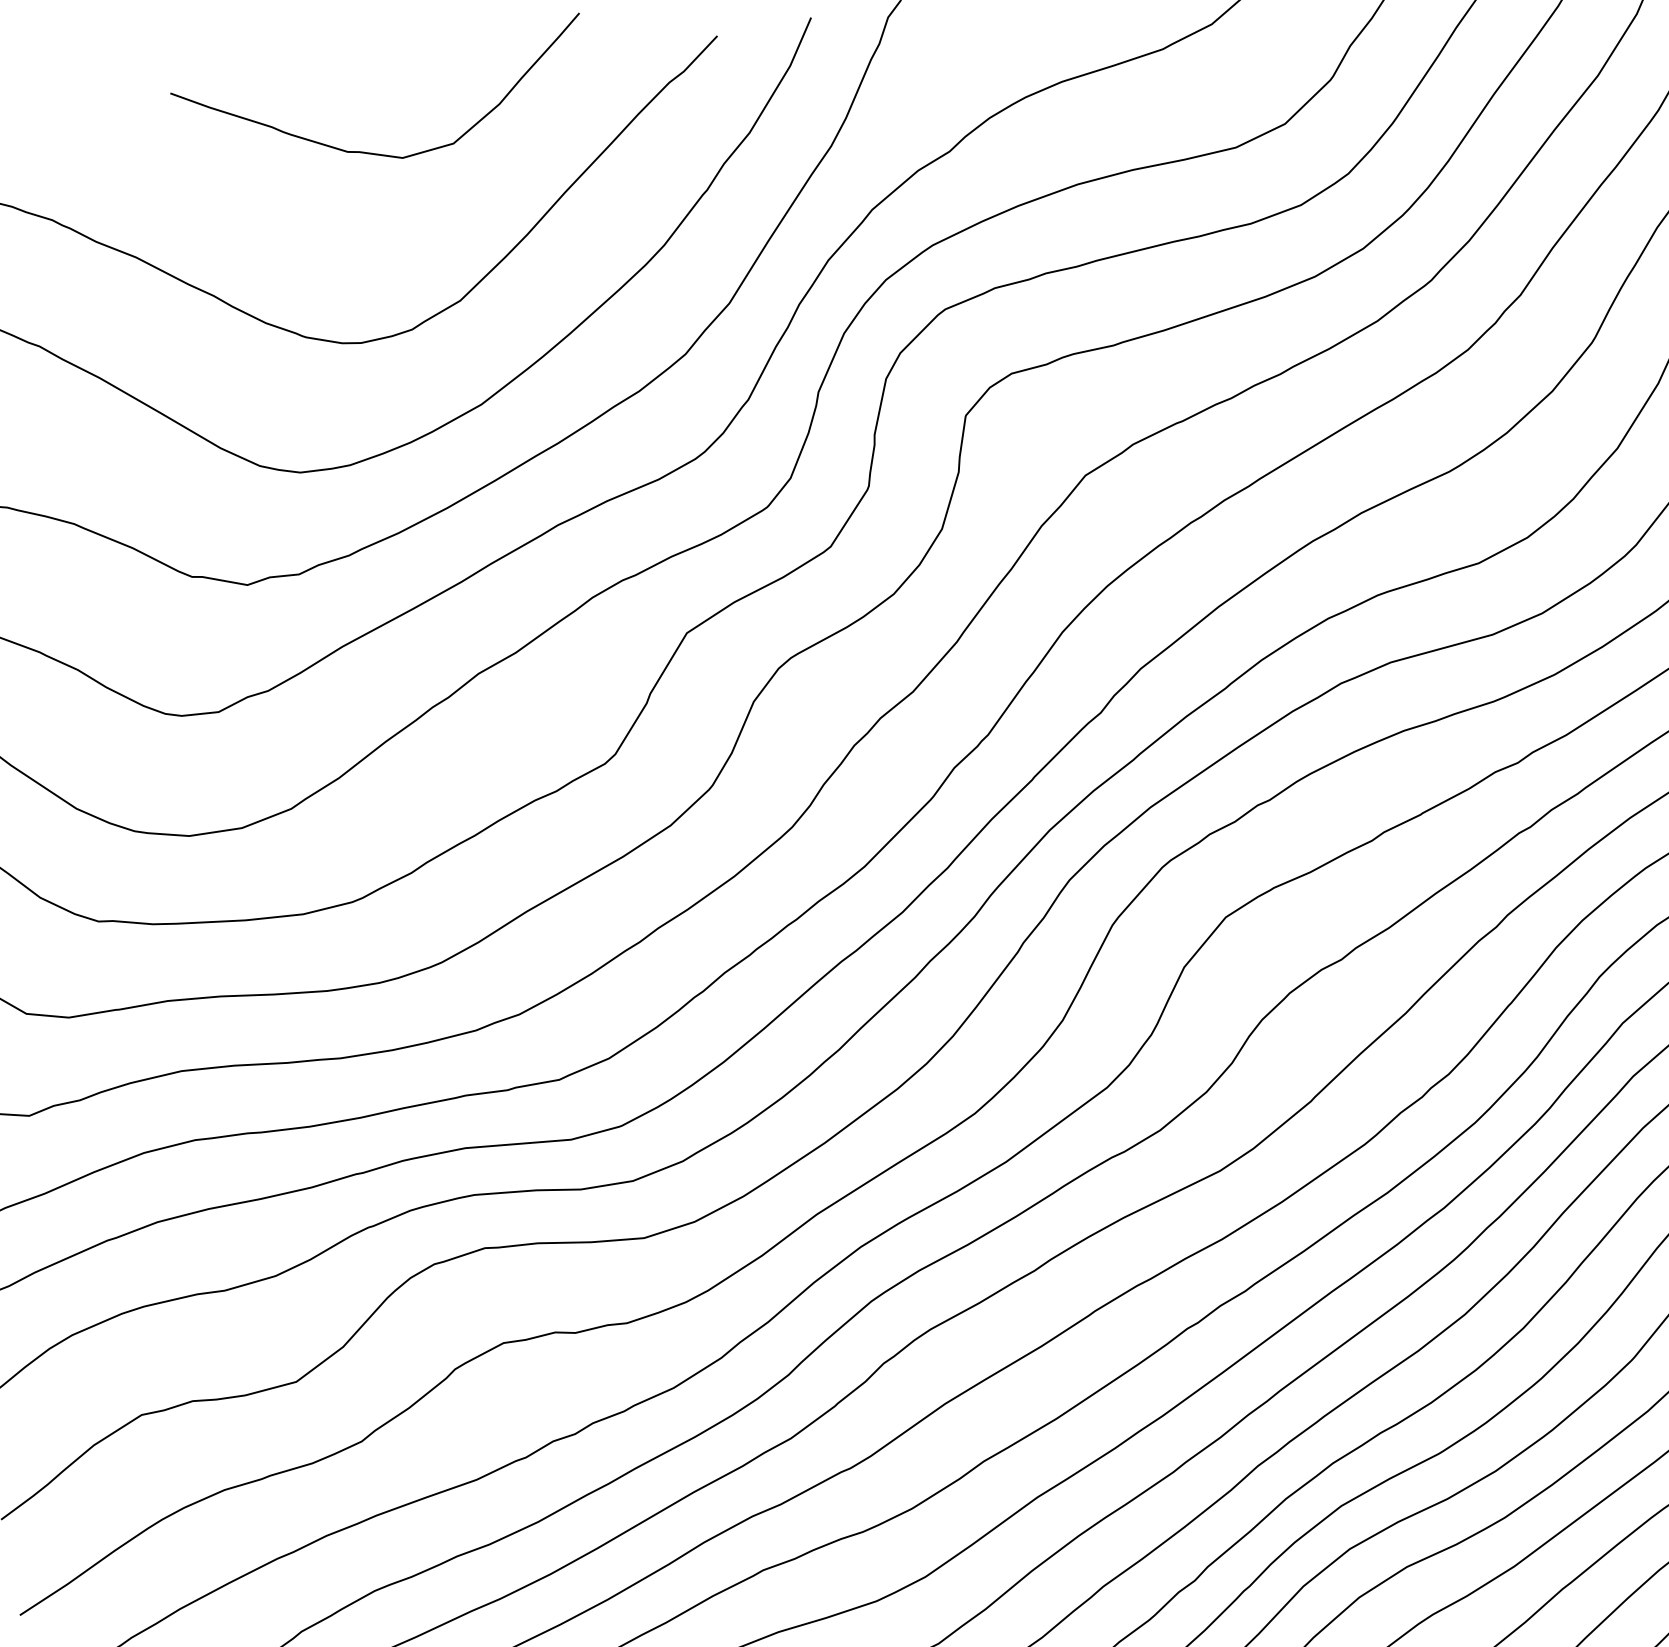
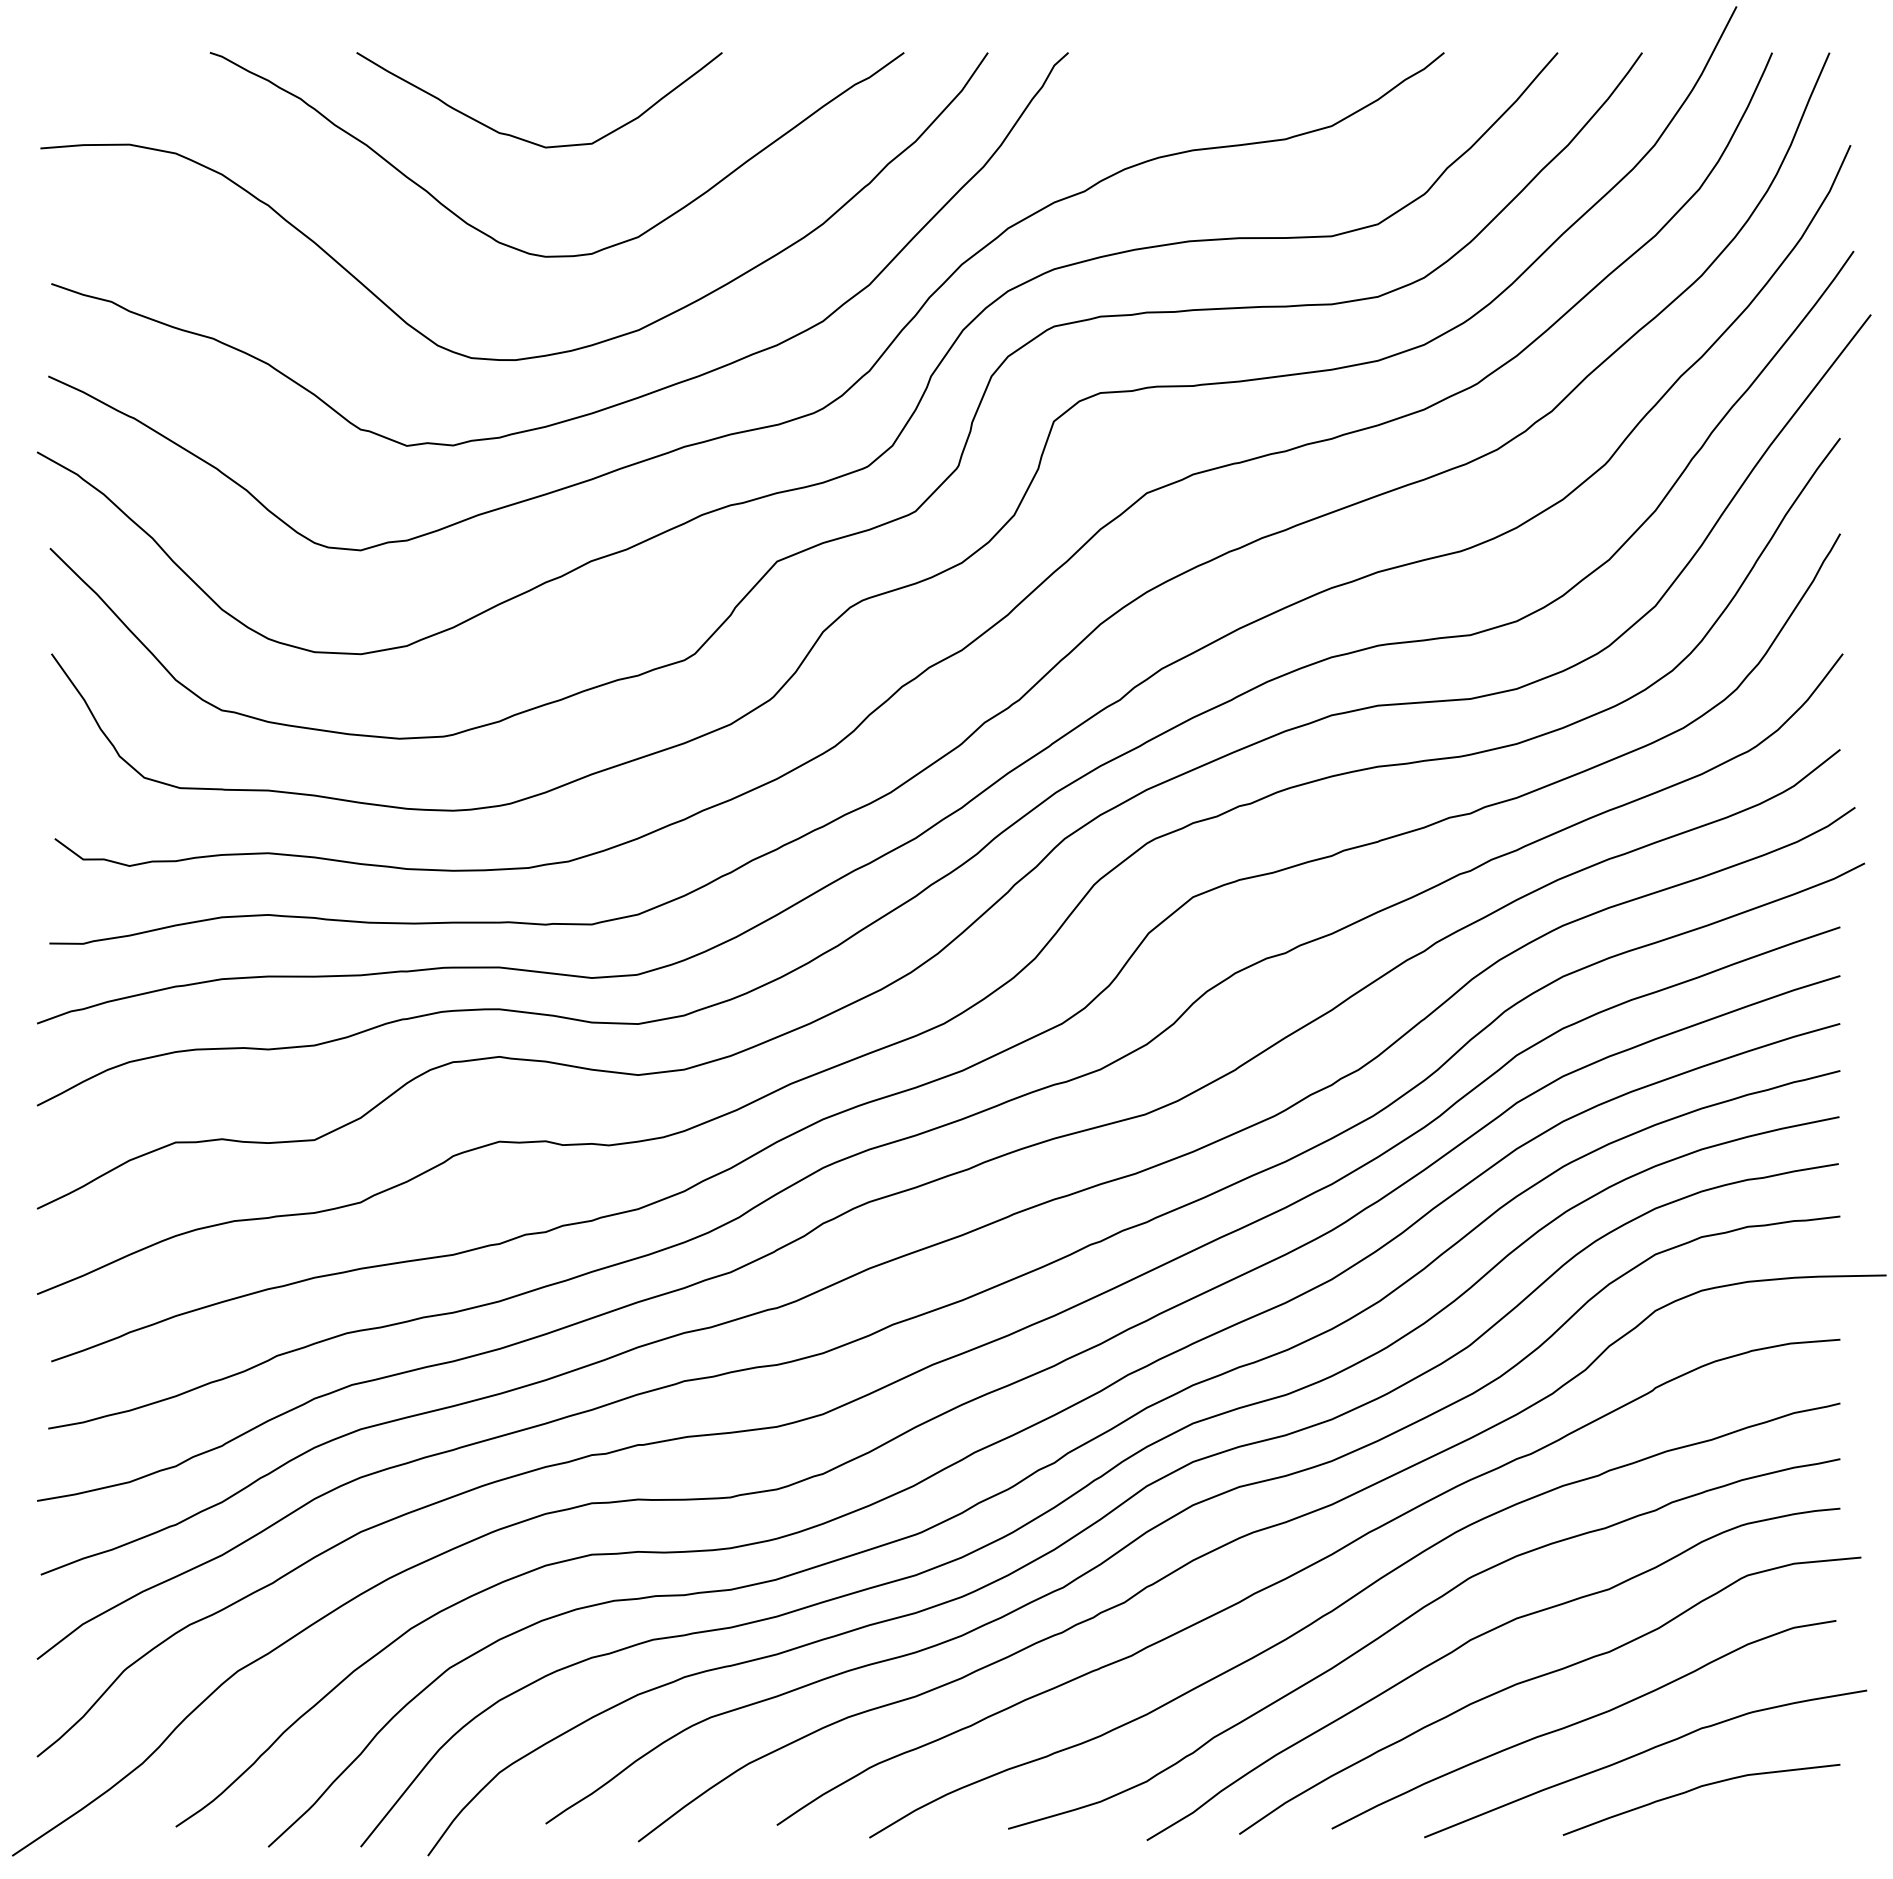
curve: (378, 153) -> (525, 139), moved

